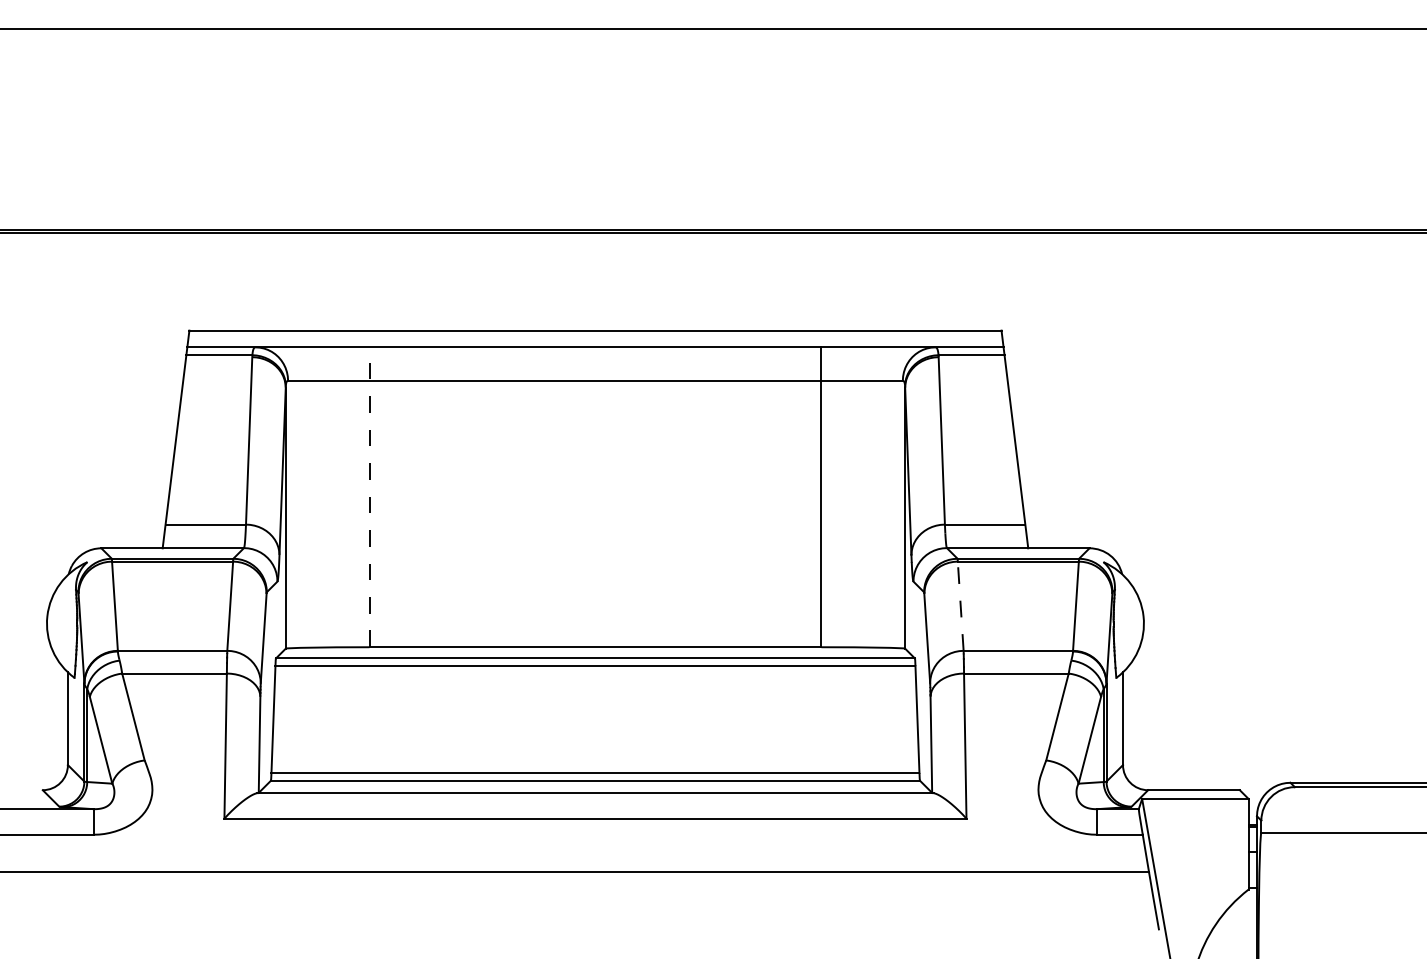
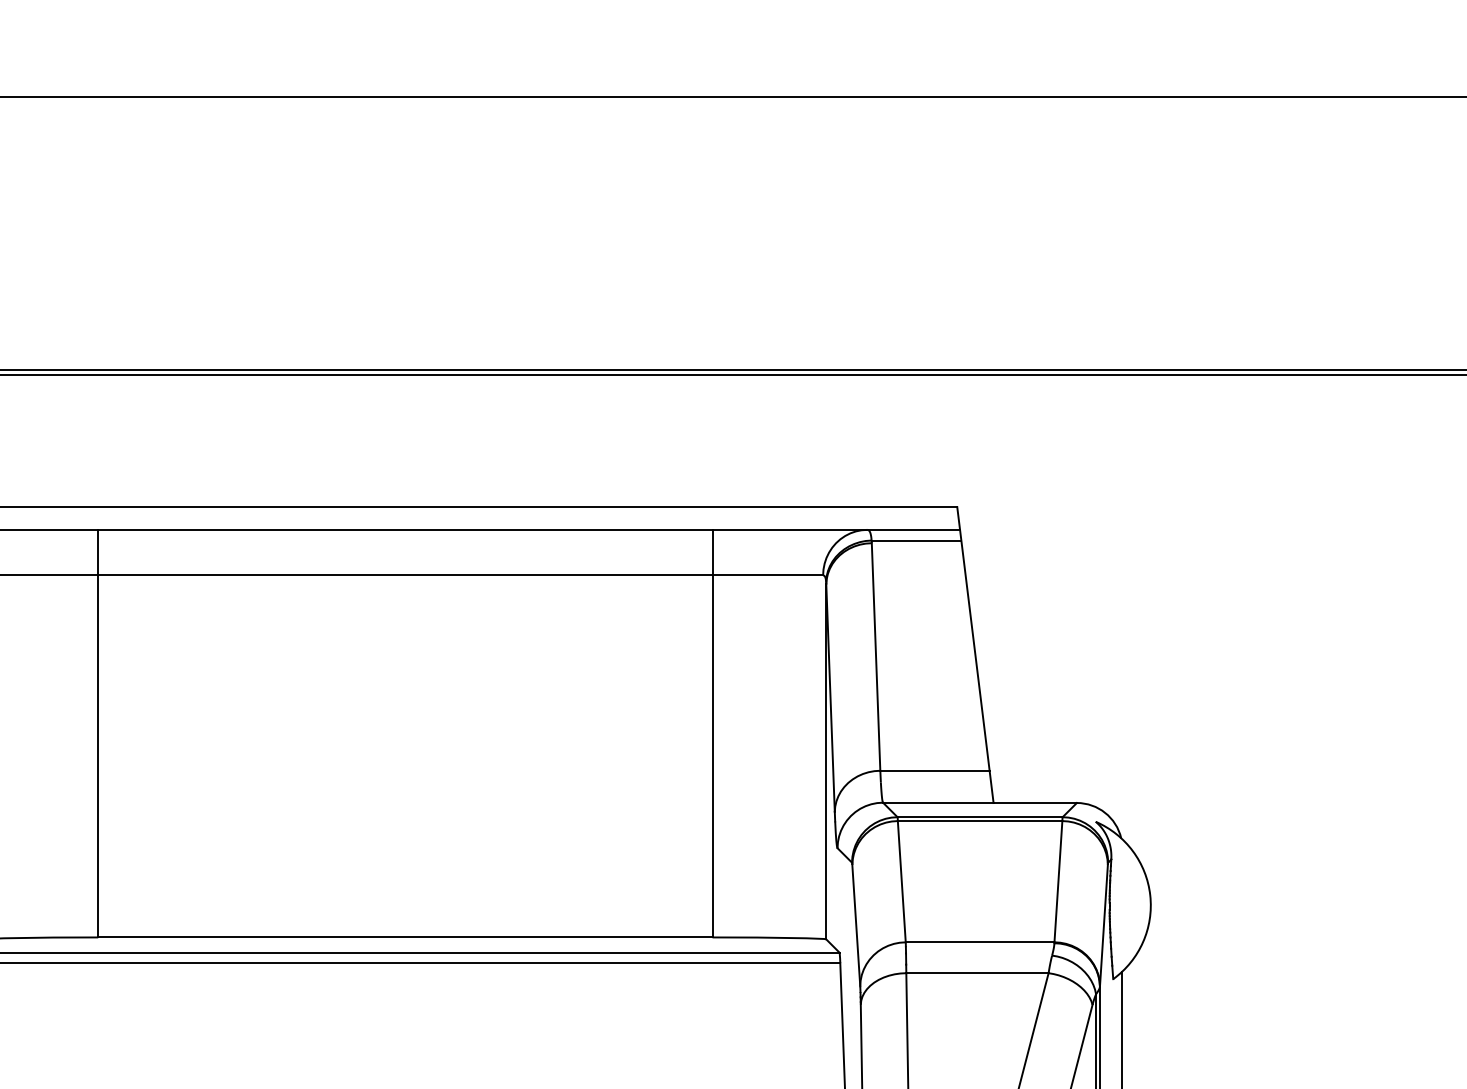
line: (369, 497) -> (98, 733), dashed -> solid
line: (960, 606) -> (901, 882), dashed -> solid

